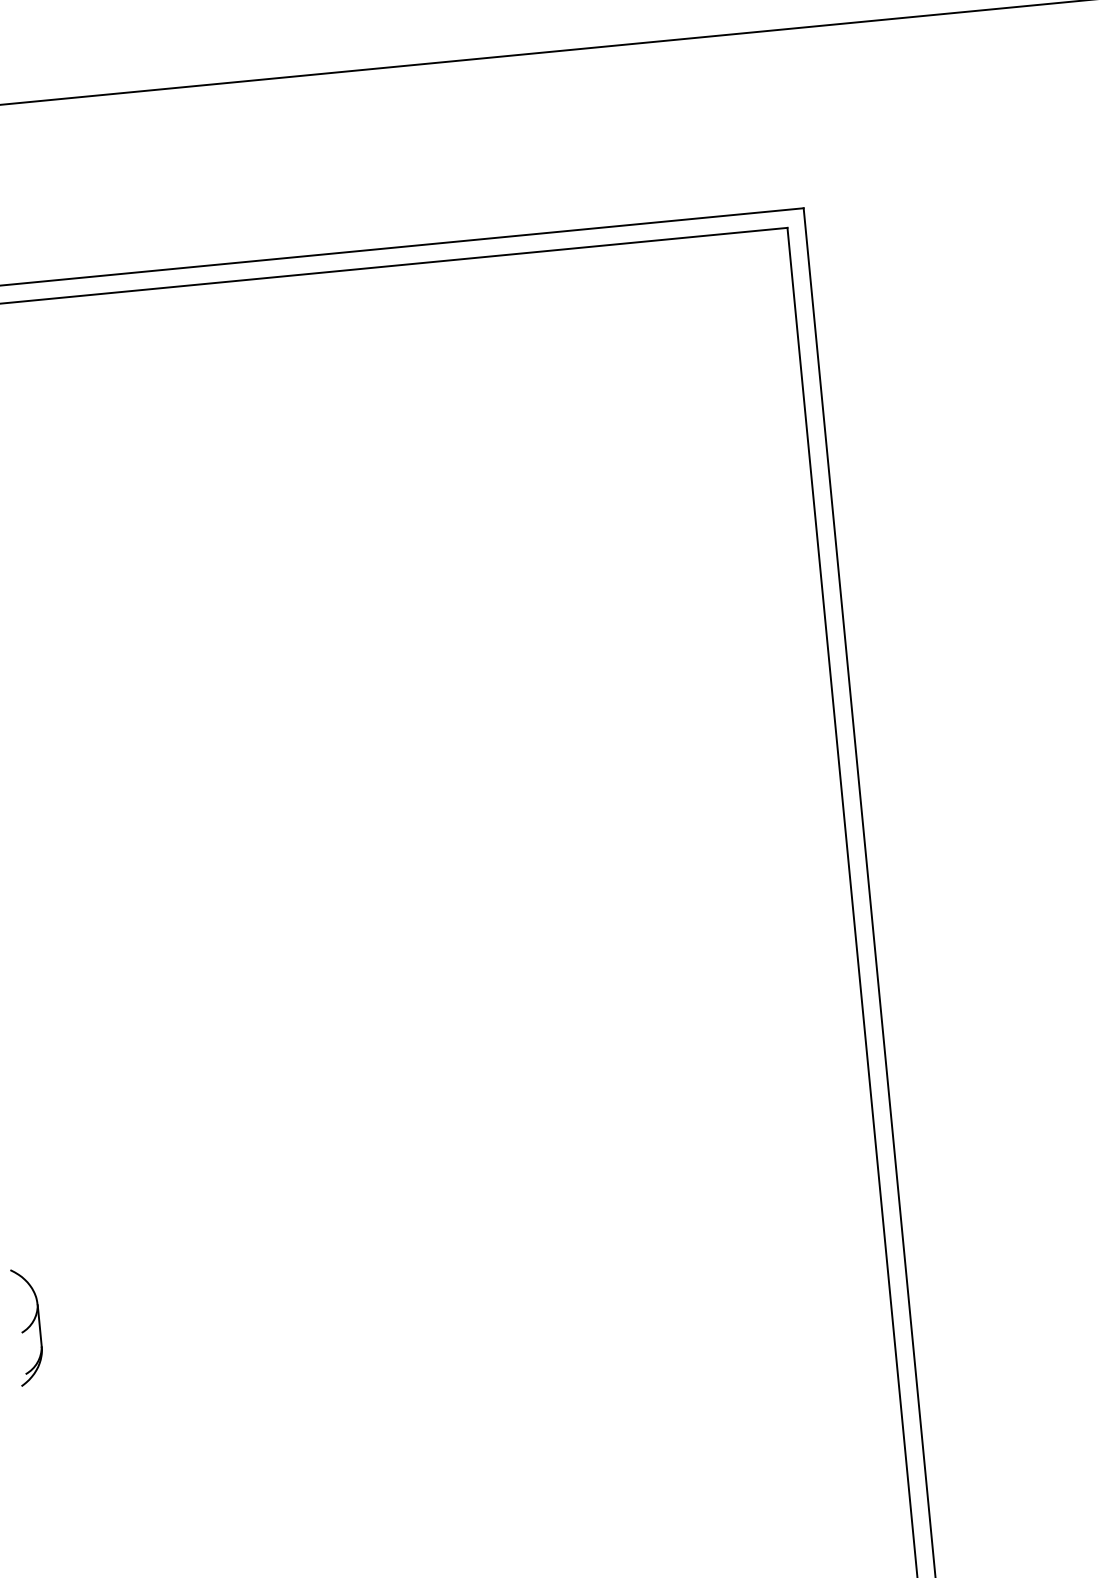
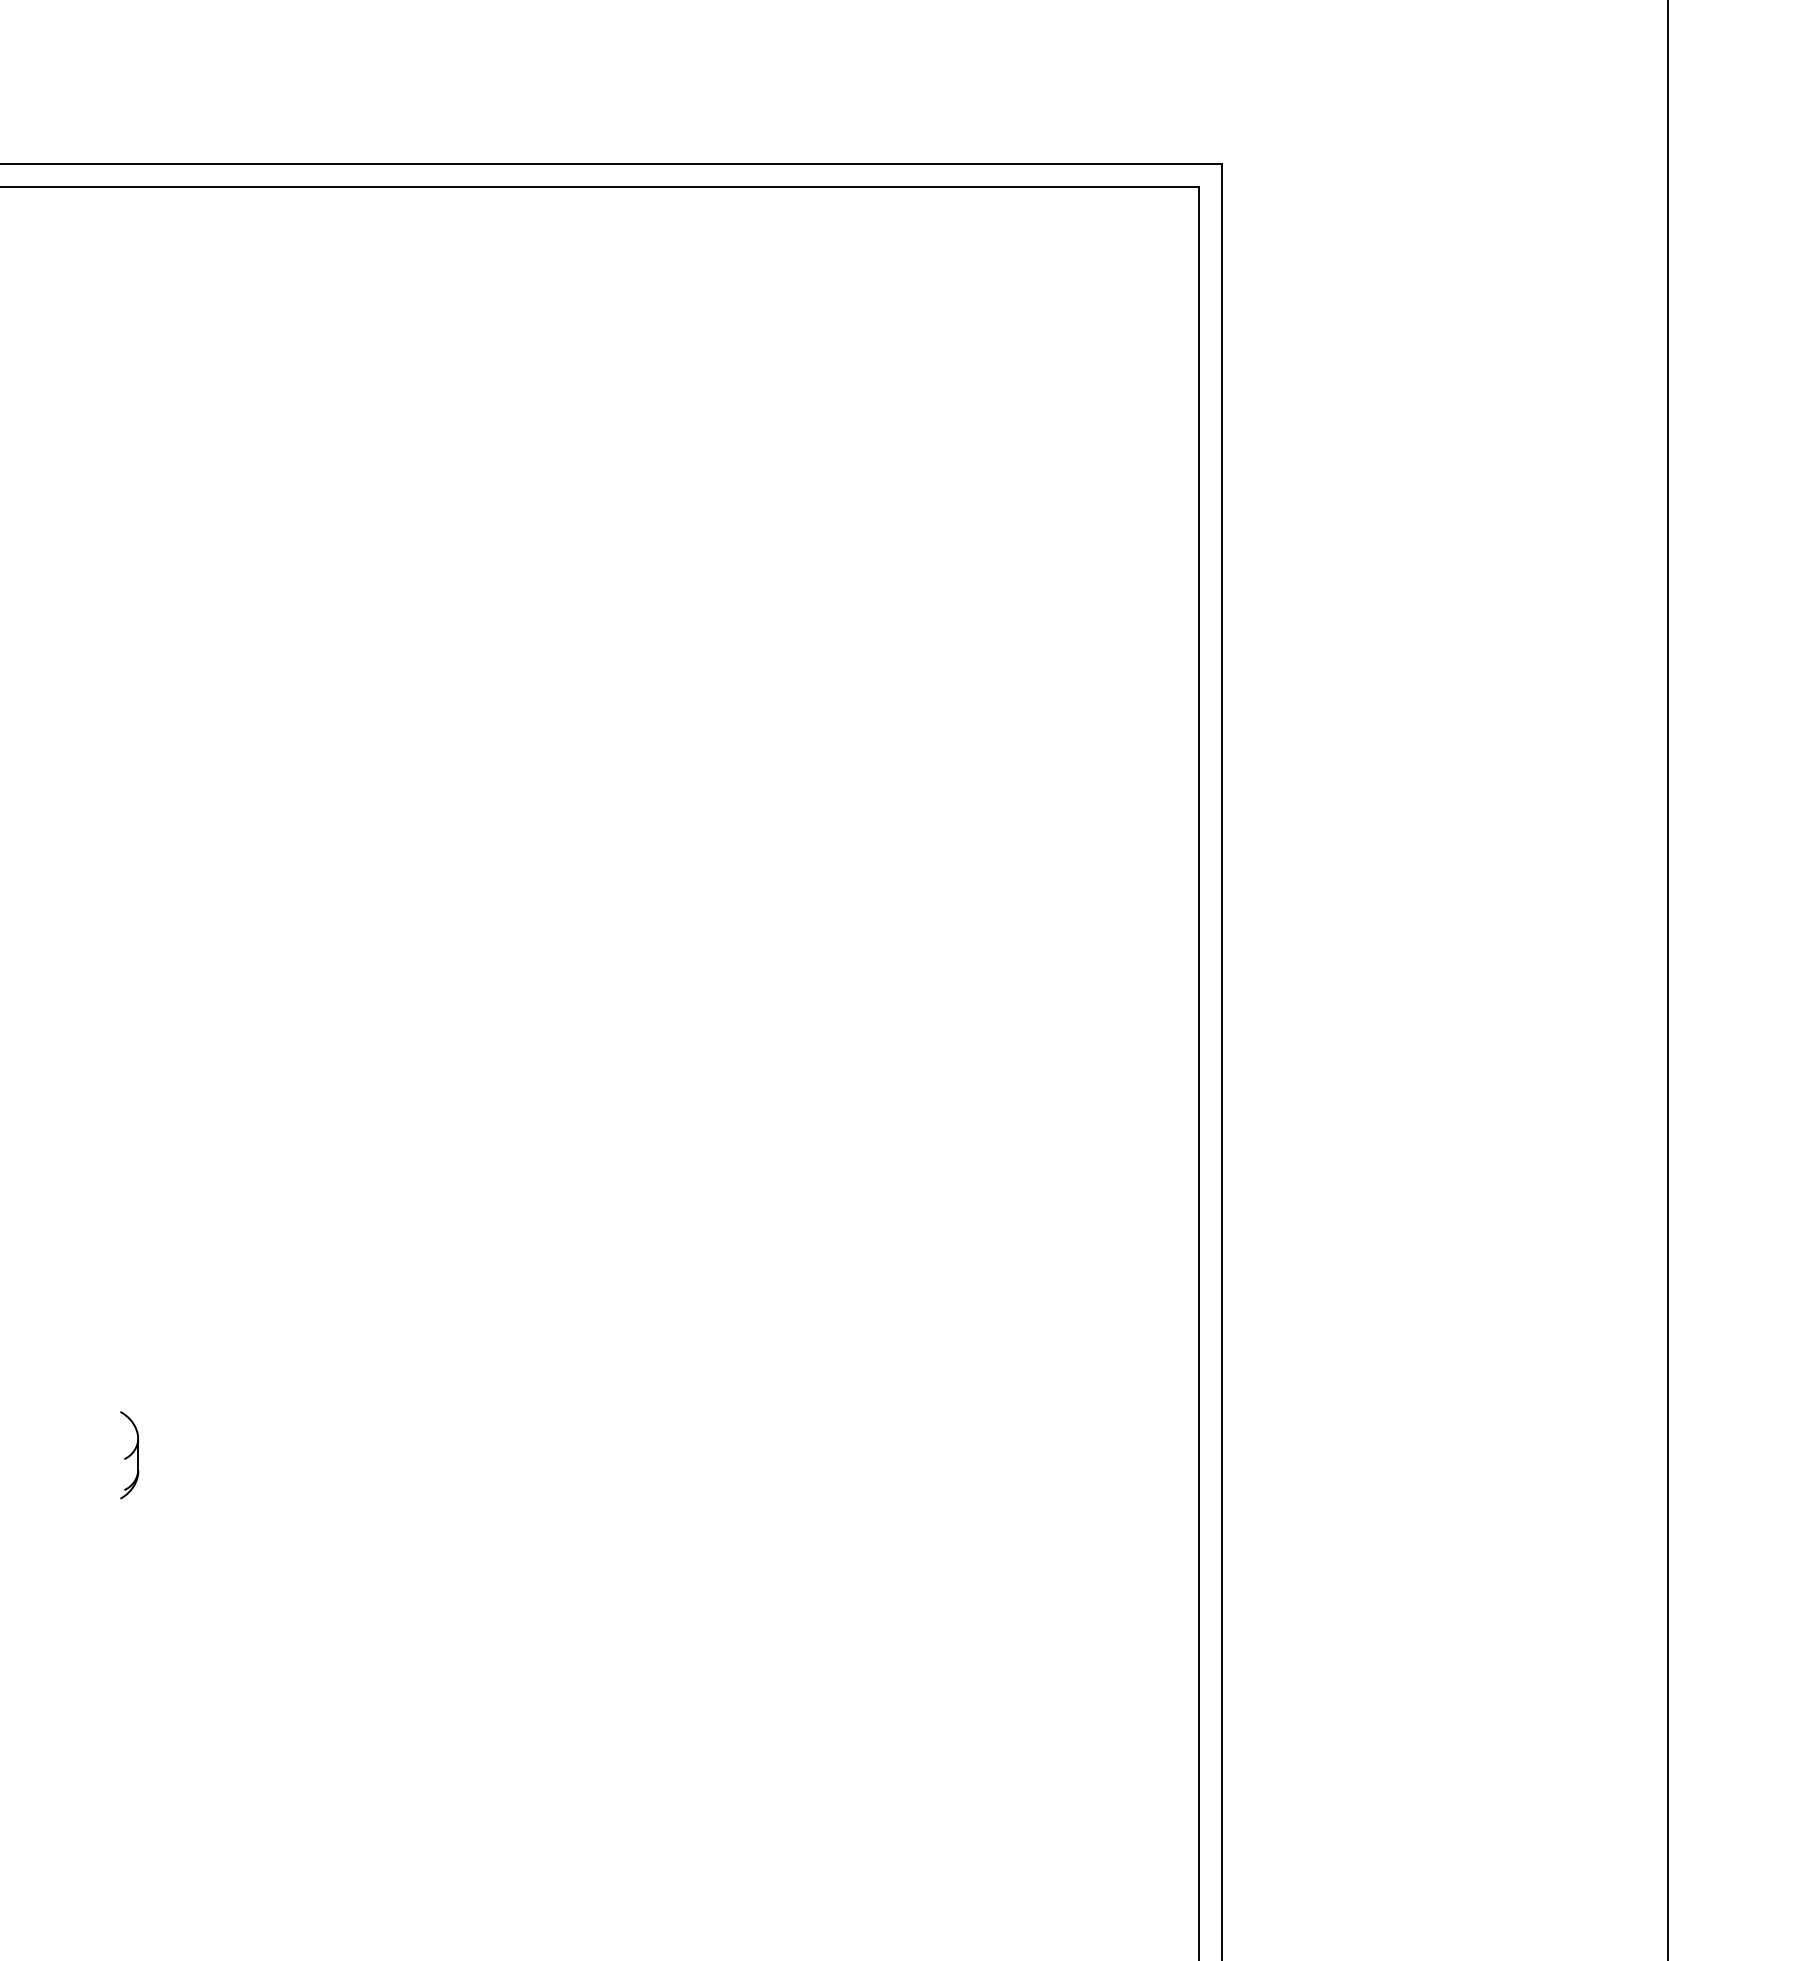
part: (28, 1327) -> (129, 1455), size x0.6

